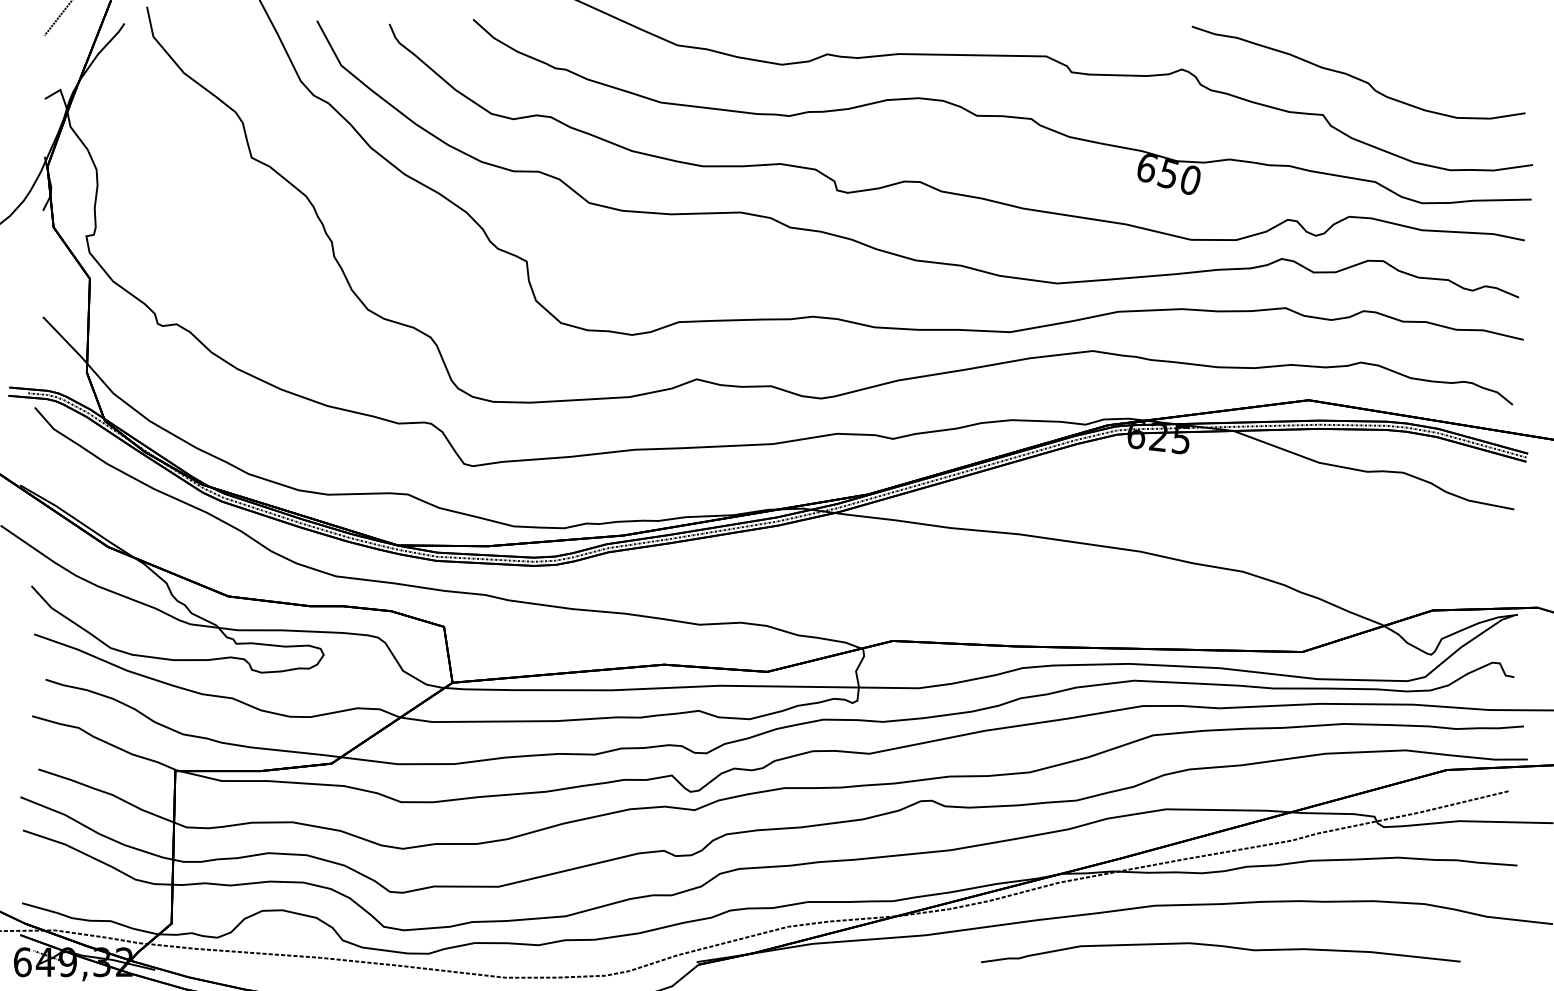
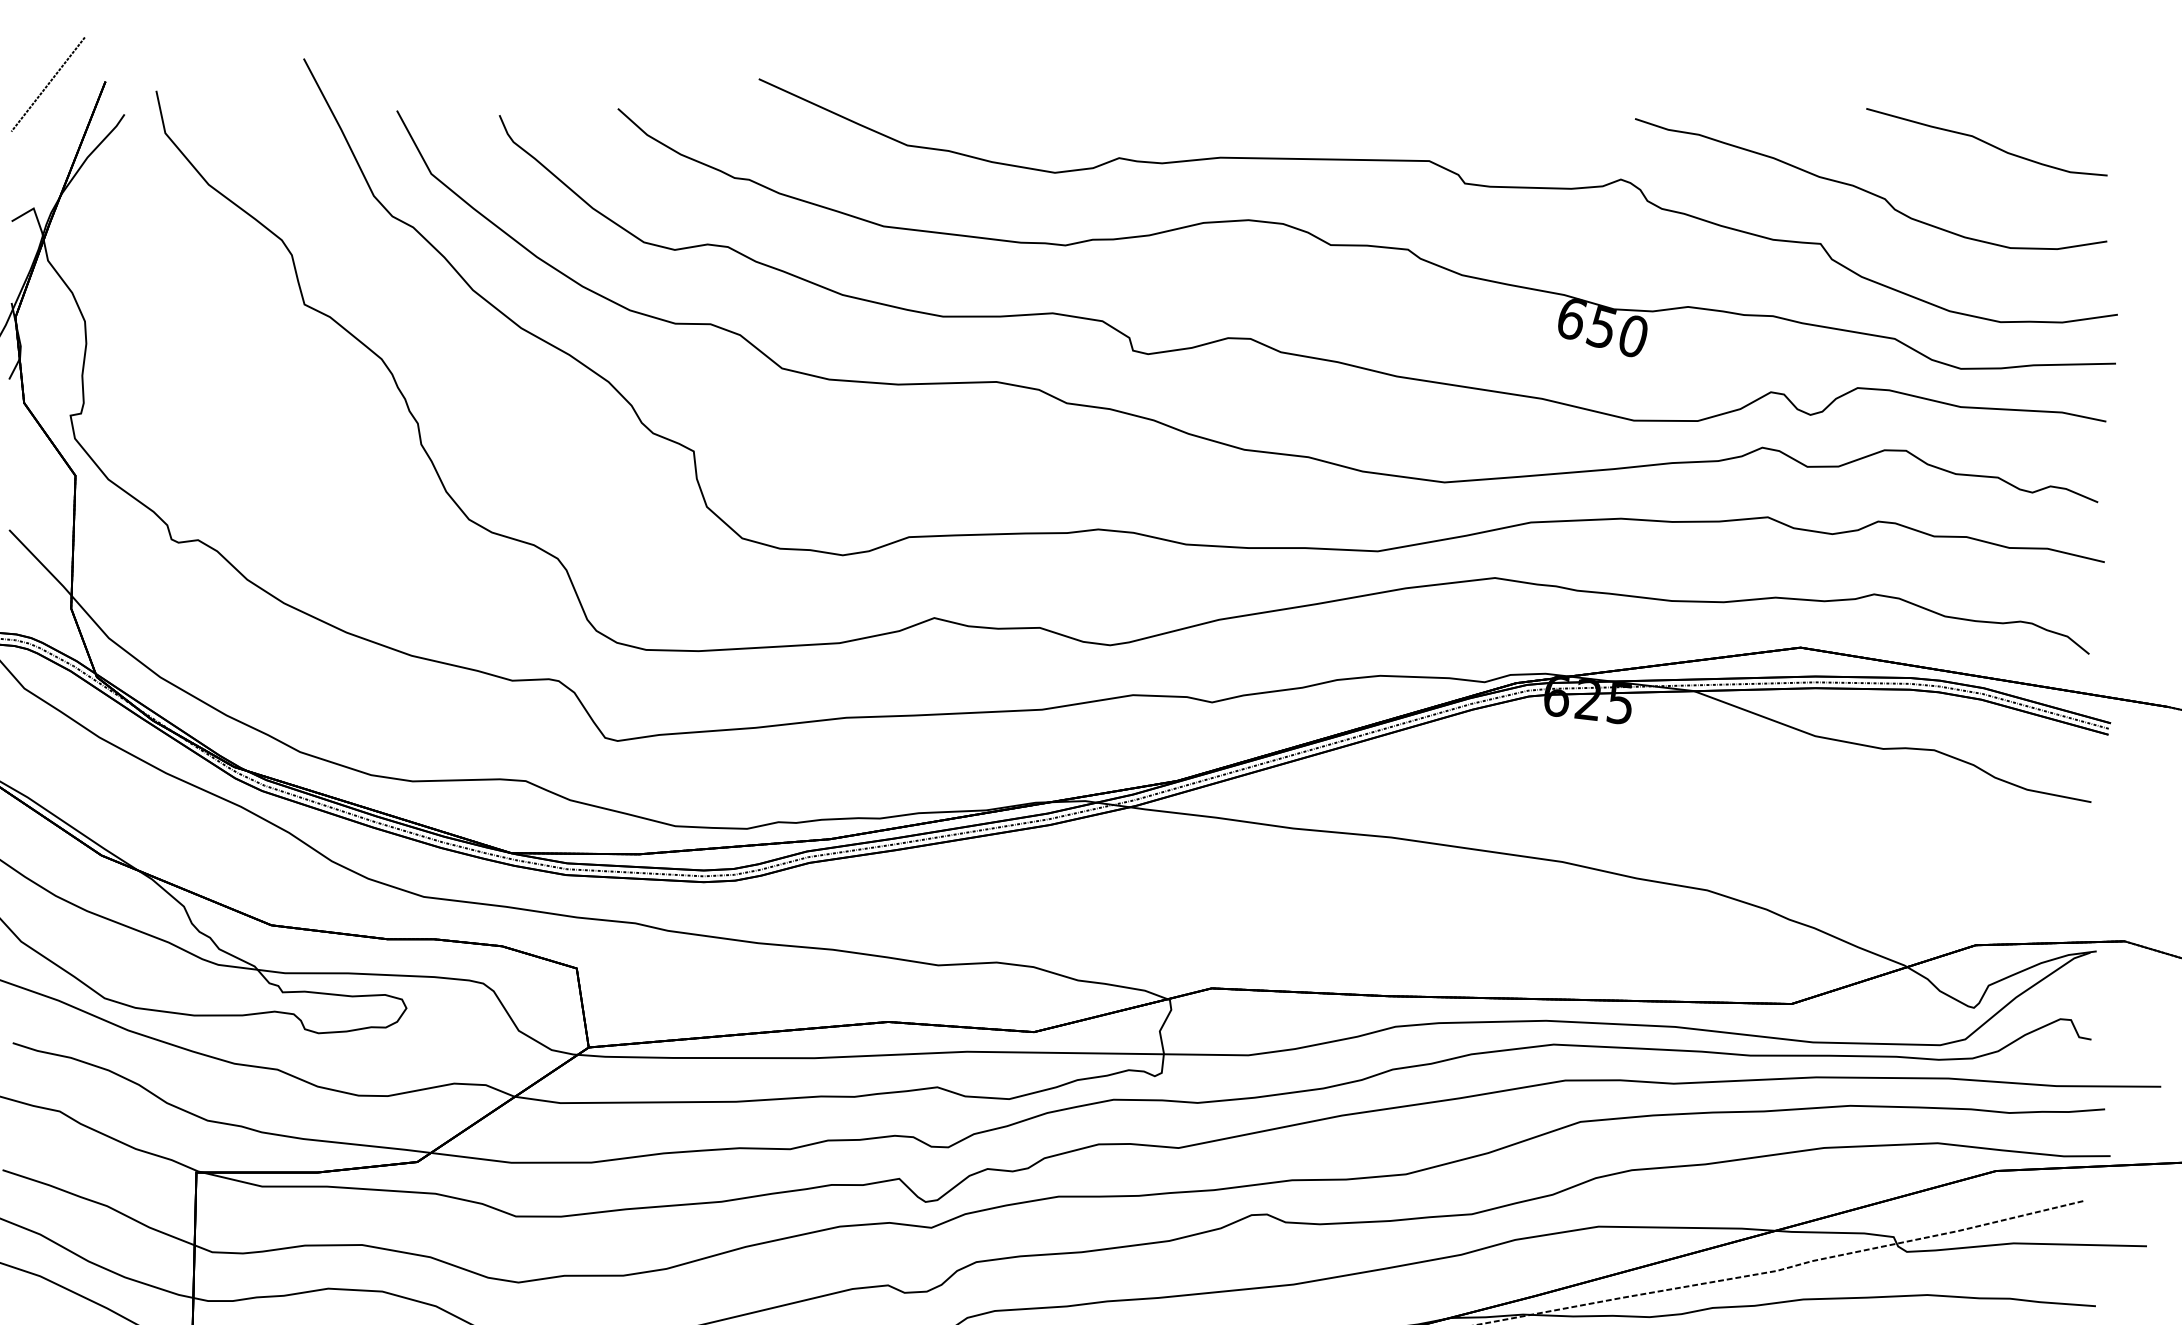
part: (1440, 42) -> (1986, 141), added

